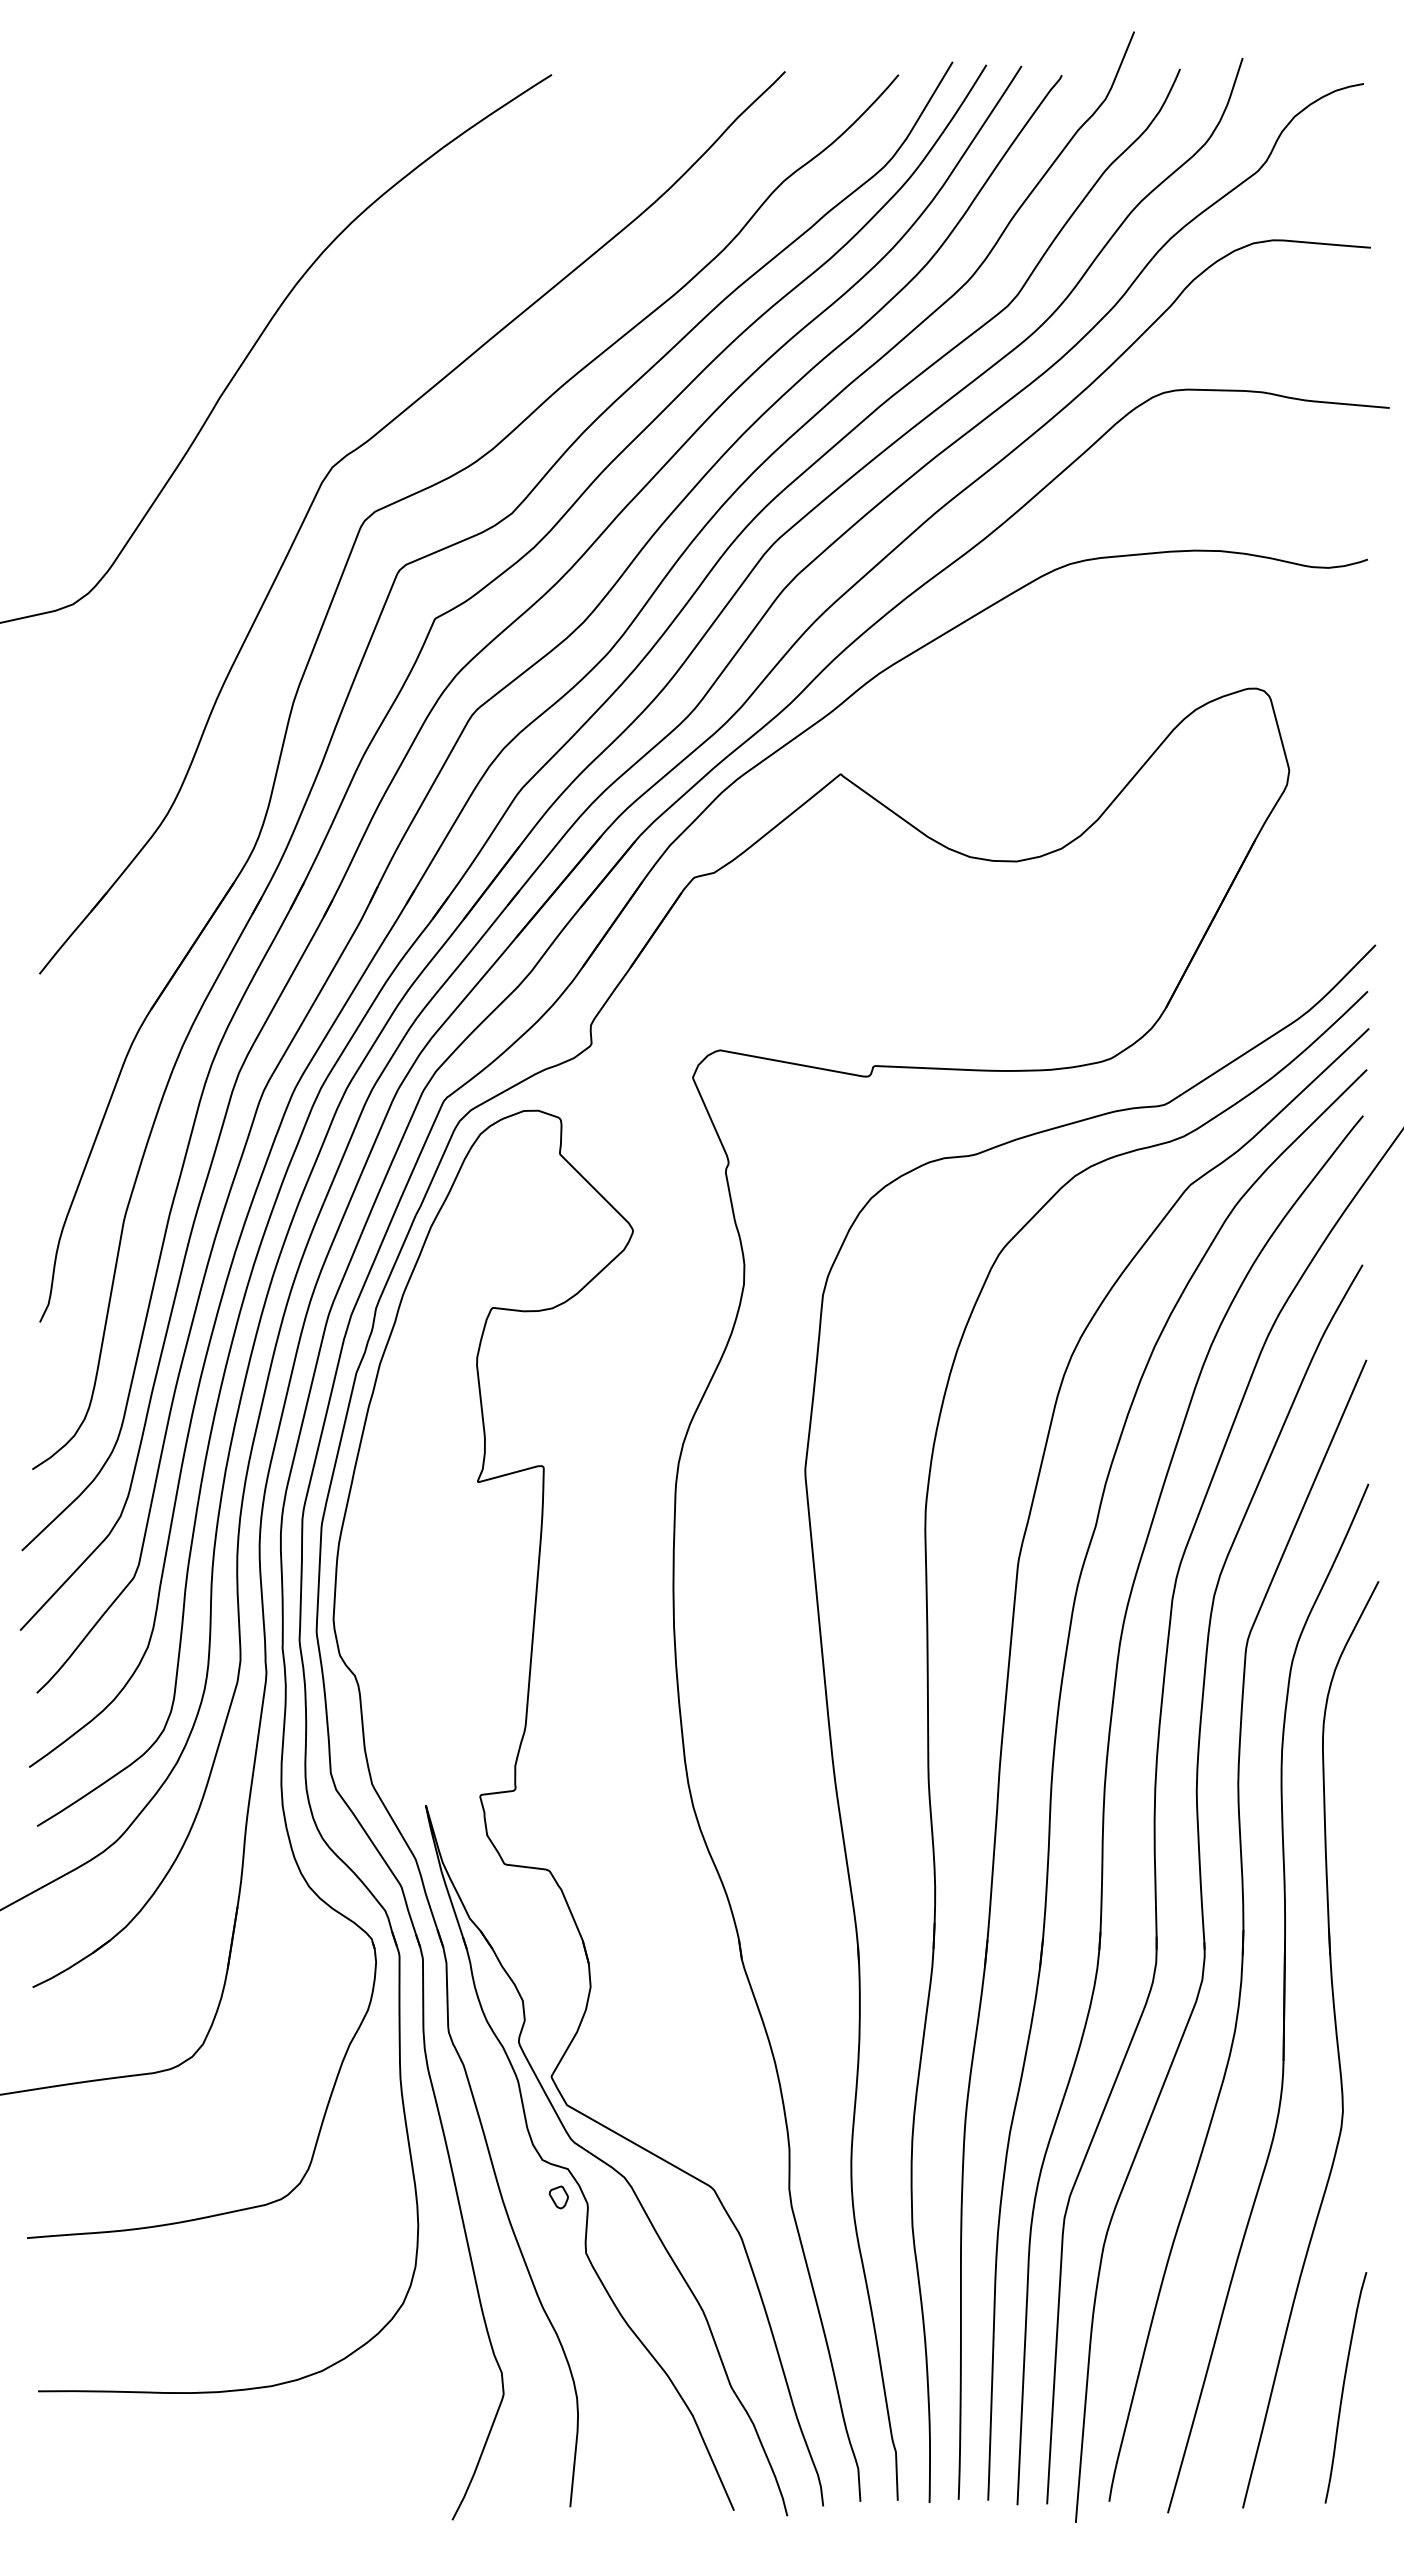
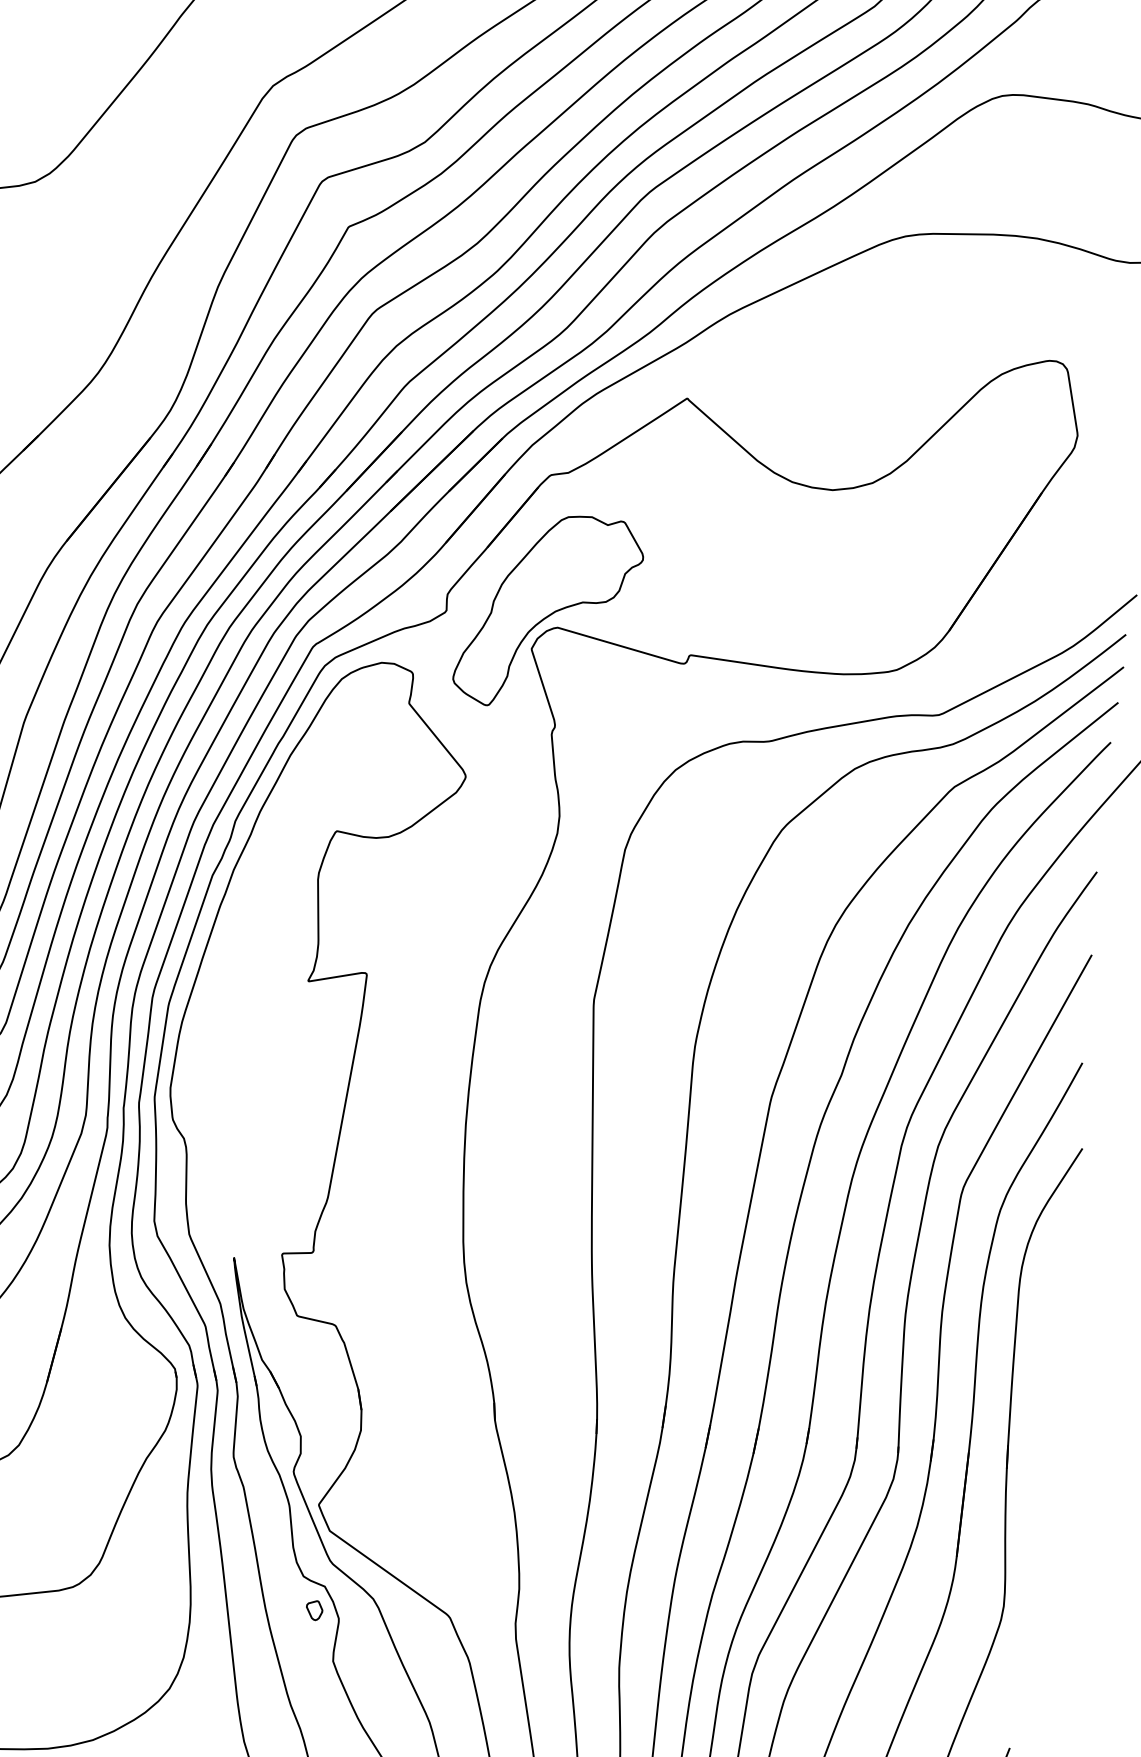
part: (708, 1033) -> (549, 611), added

